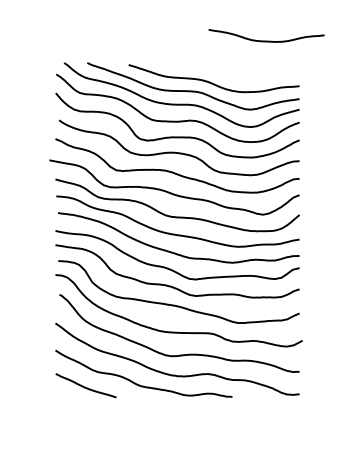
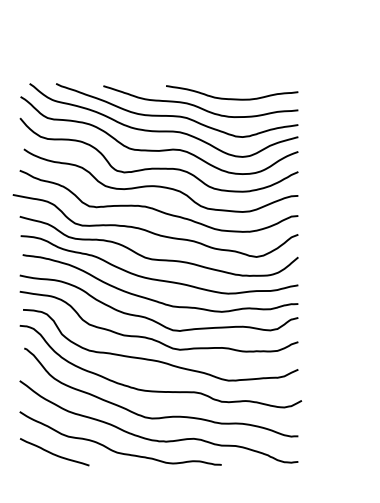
curve: (266, 40) -> (232, 98), moved

